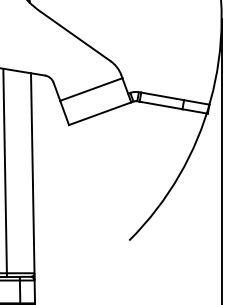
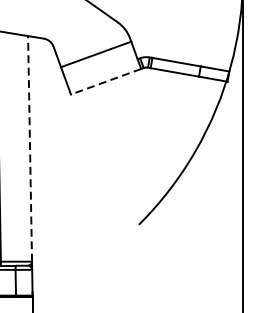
line: (99, 113) -> (105, 81), solid -> dashed
line: (32, 173) -> (29, 149), solid -> dashed

